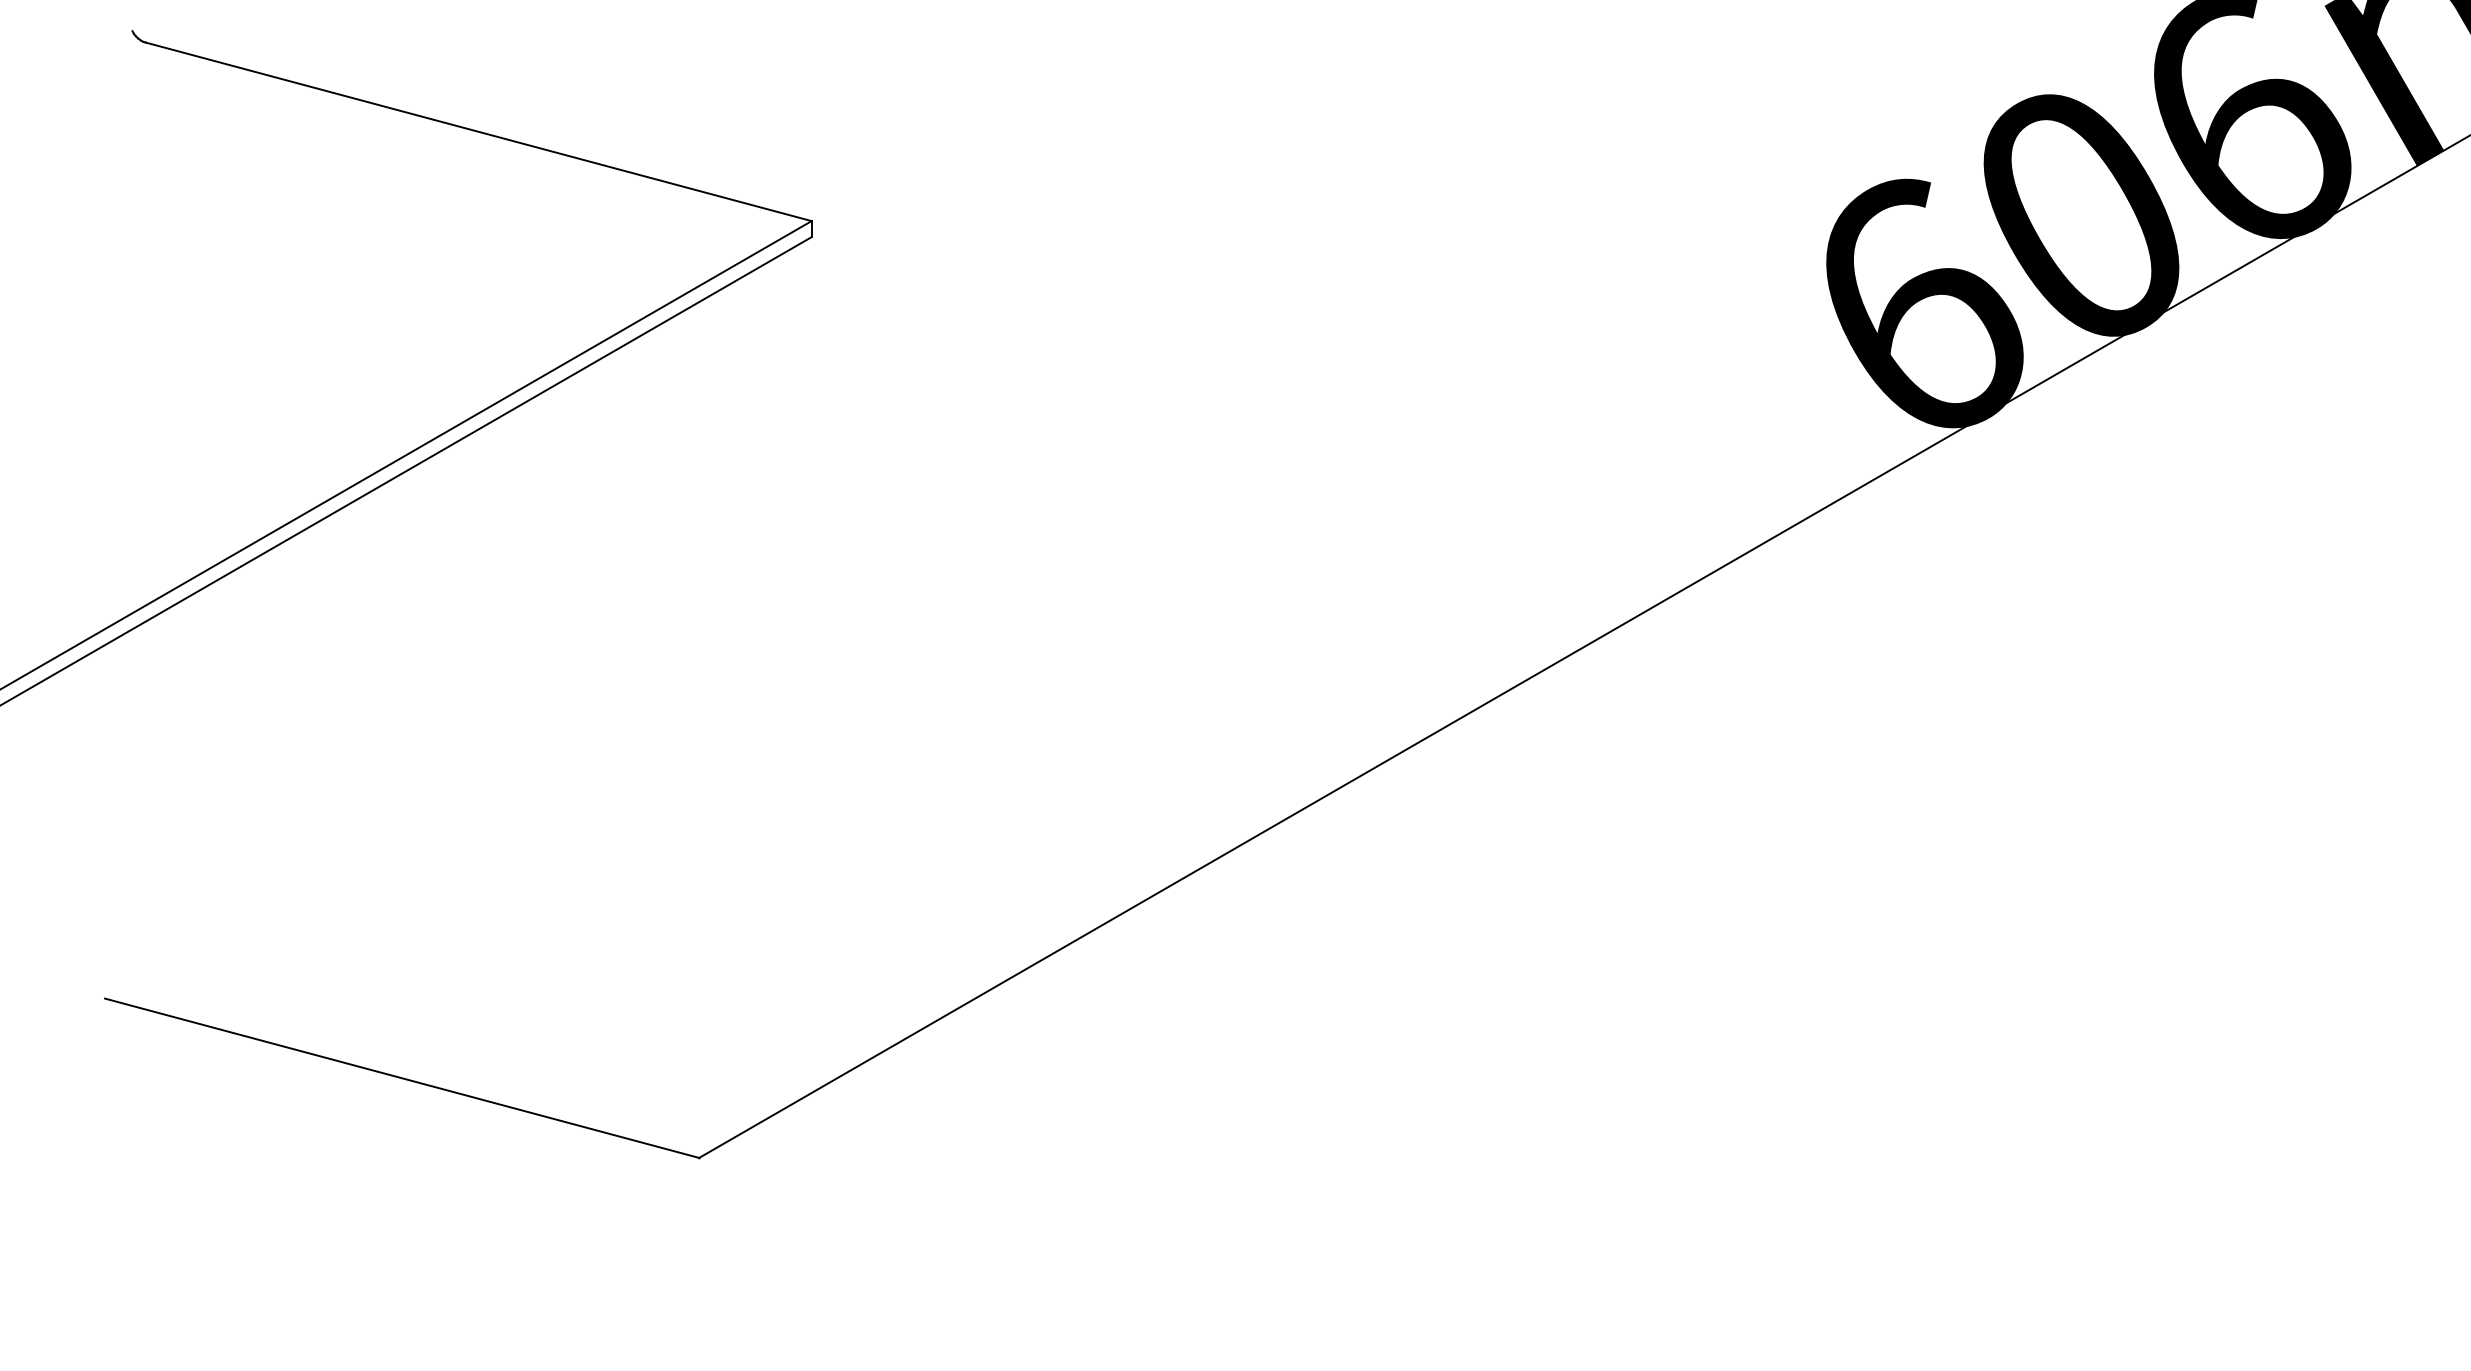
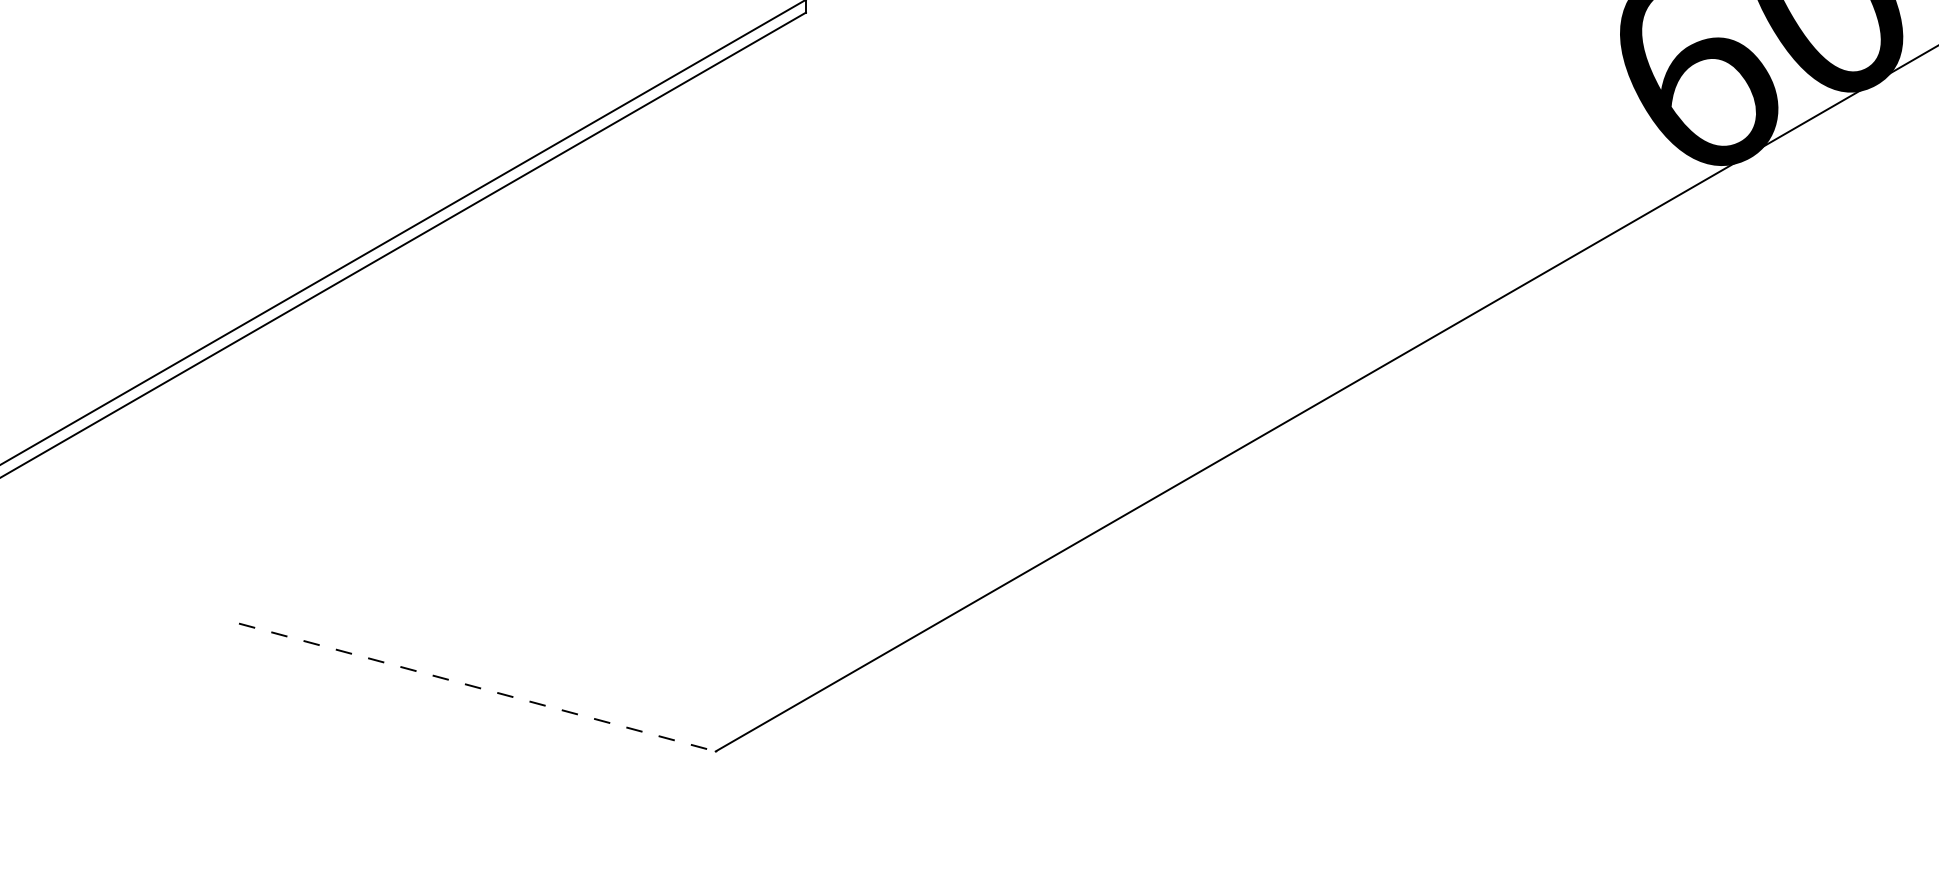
line: (402, 1078) -> (477, 687), solid -> dashed

